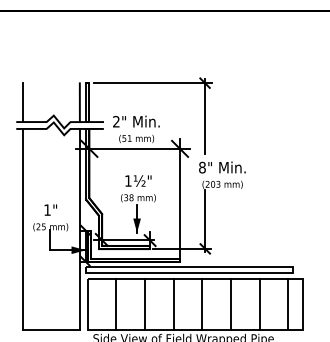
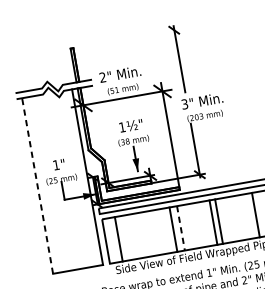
line: (152, 83) -> (128, 38), removed
line: (22, 102) -> (17, 75), removed
line: (79, 102) -> (67, 66), removed
text: (202, 167) -> (184, 104), 8" -> 3"
line: (22, 229) -> (37, 185), solid -> dashed
line: (116, 304) -> (118, 239), moved
line: (145, 304) -> (173, 229), moved
line: (202, 304) -> (219, 221), moved
line: (231, 304) -> (213, 222), moved
line: (173, 305) -> (180, 228), solid -> dashed

